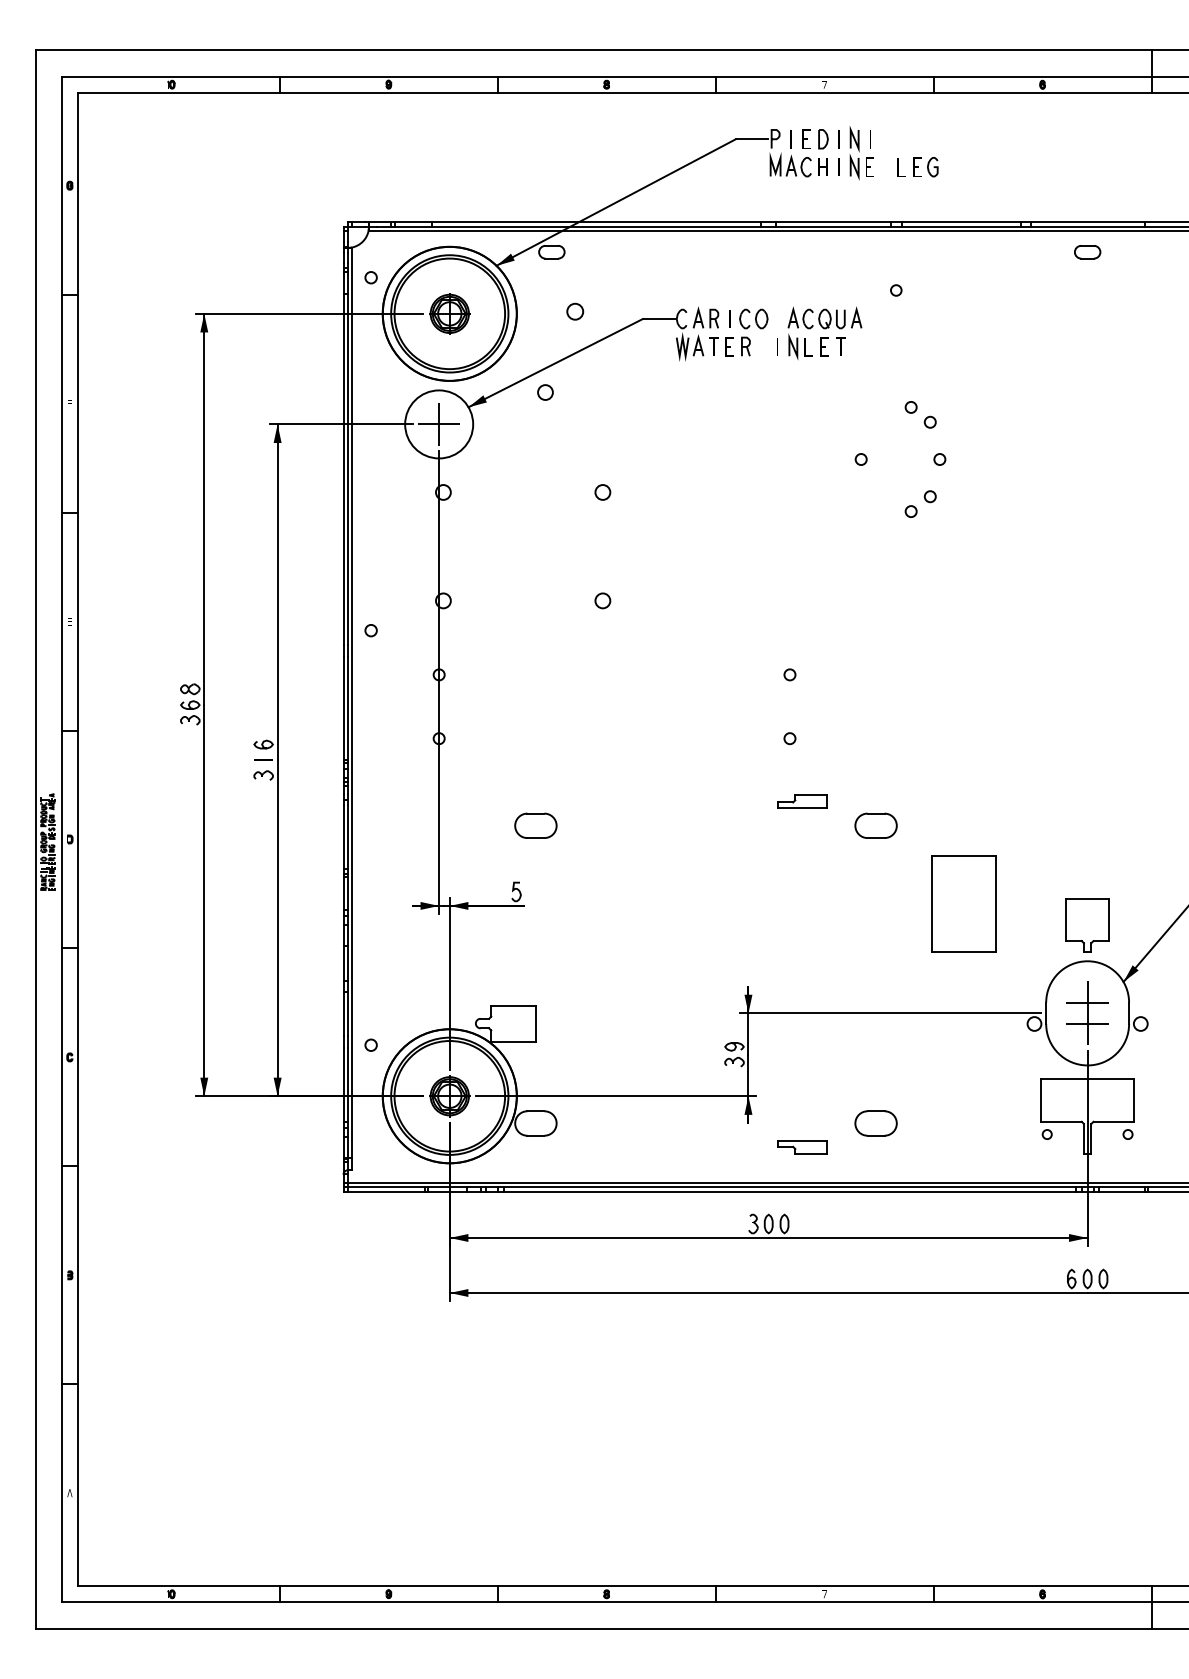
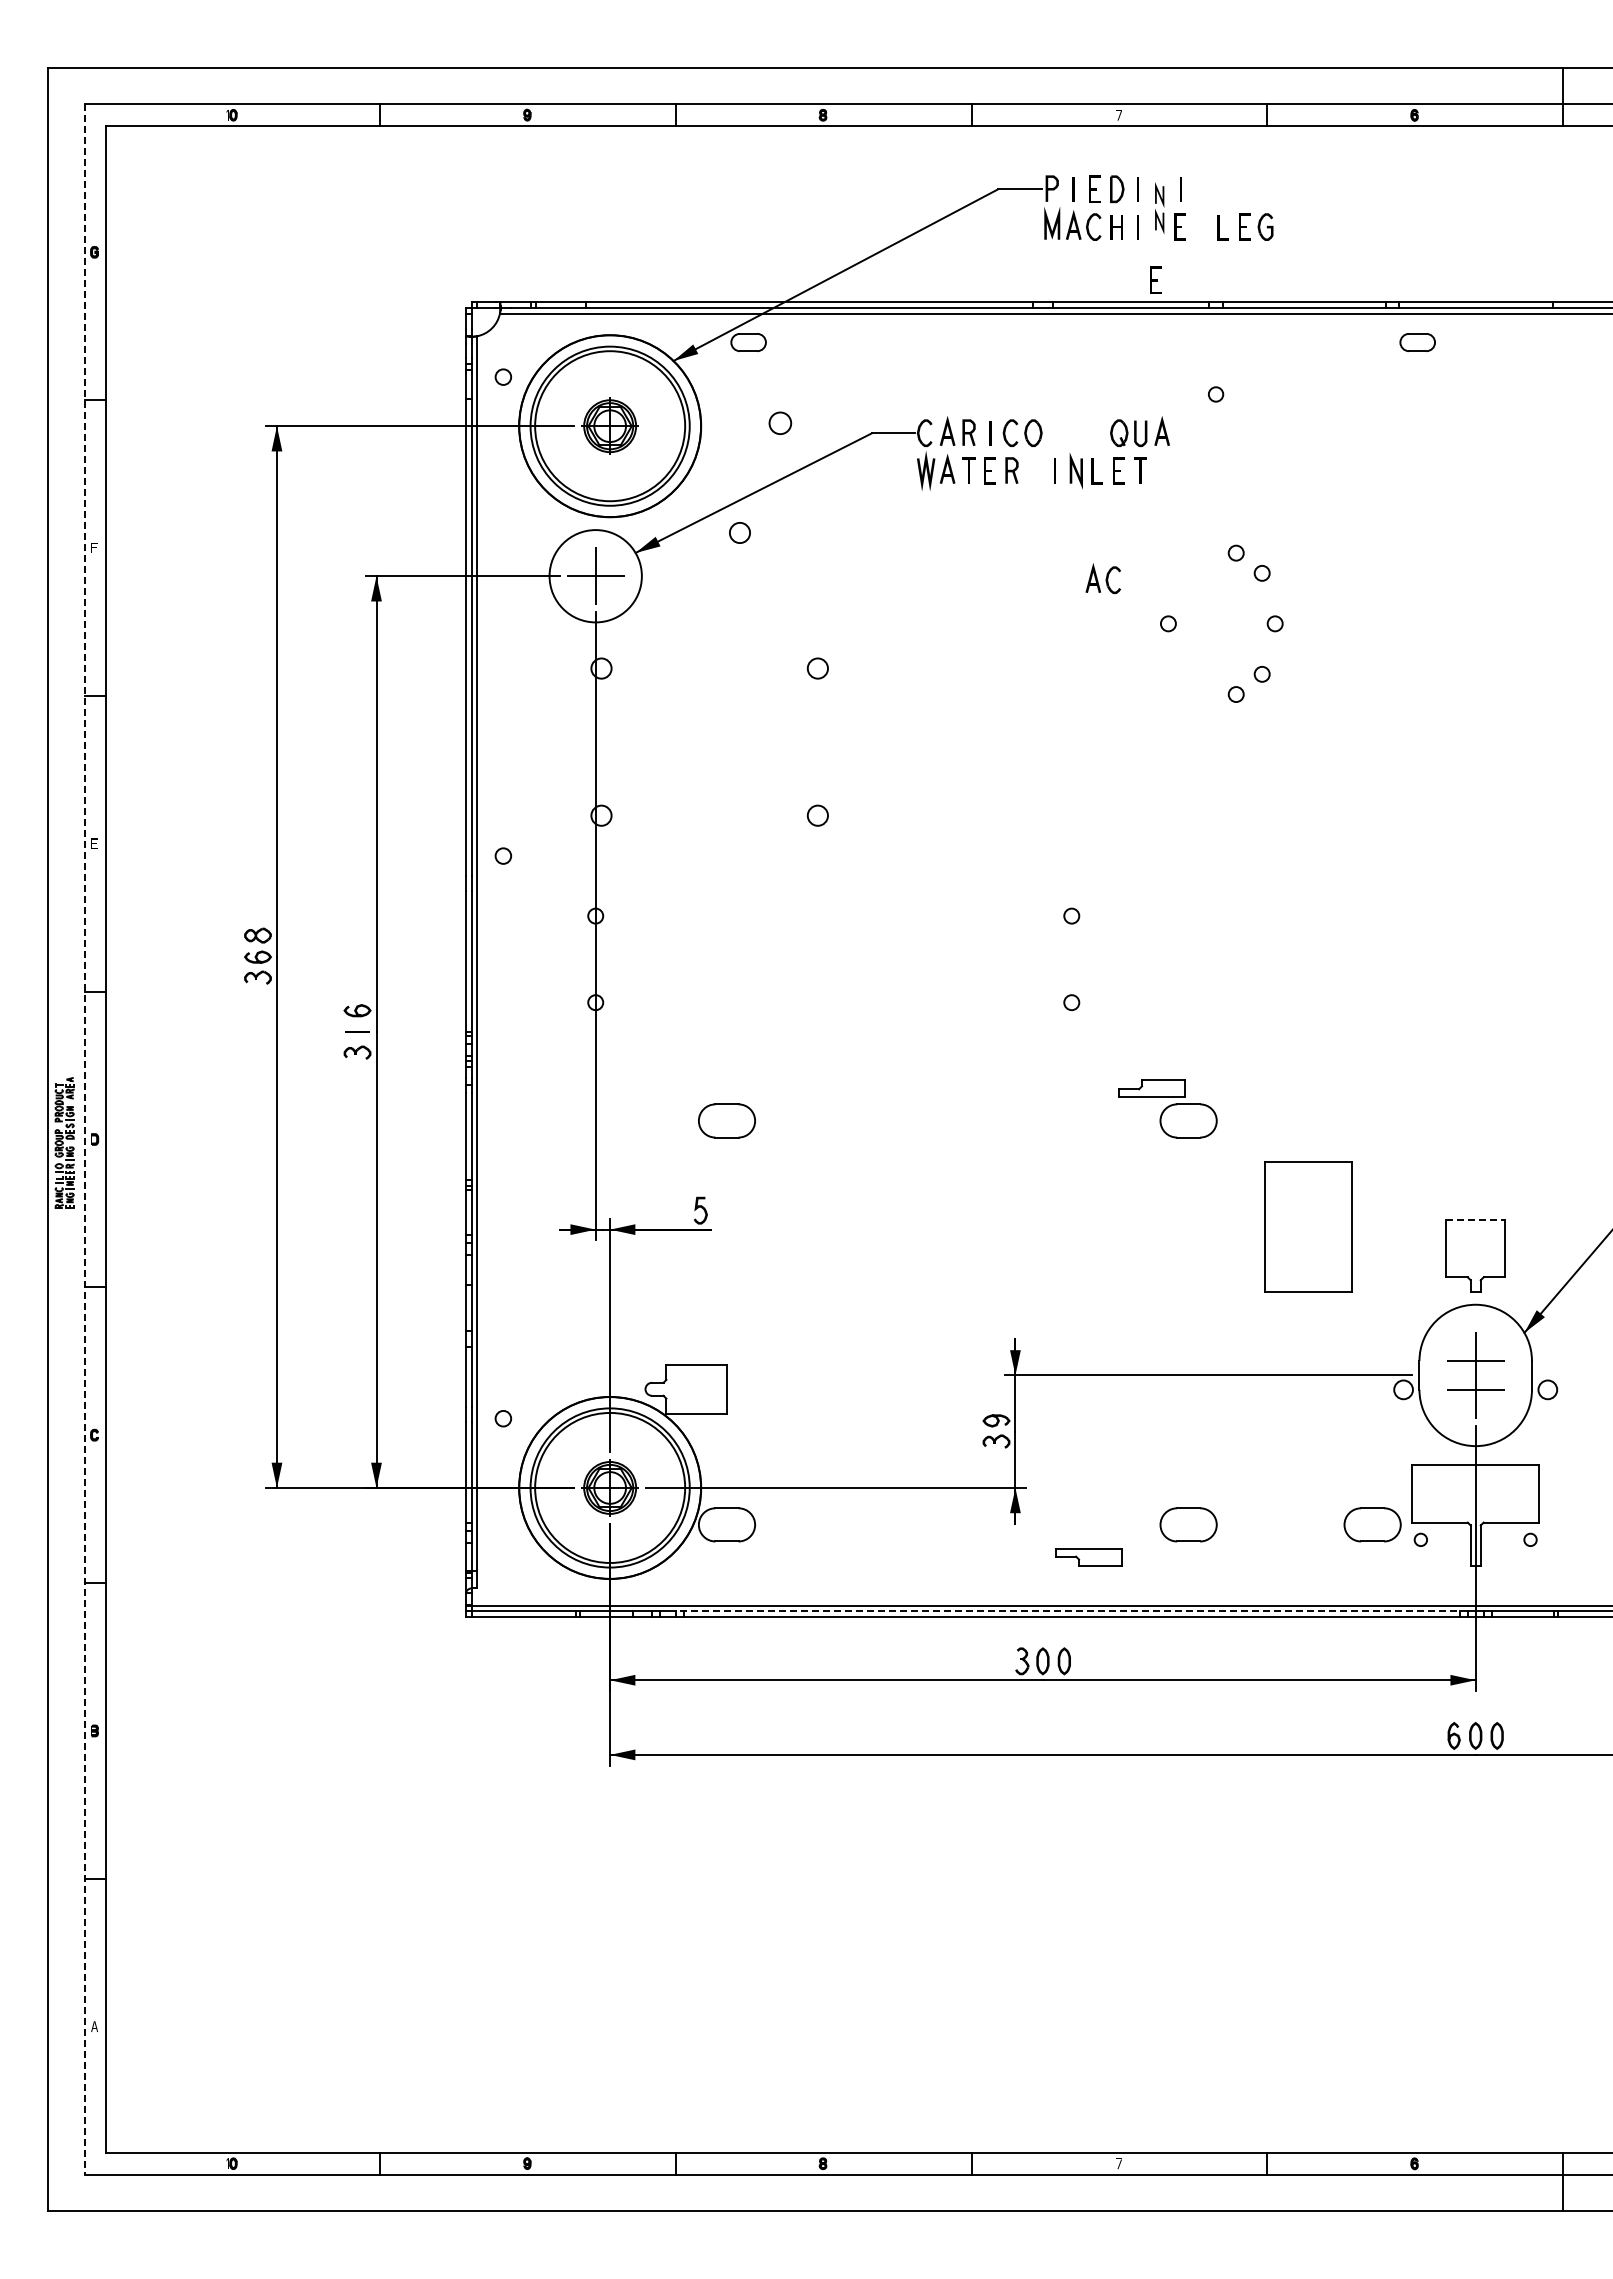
part: (854, 153) -> (1159, 208), size x0.7
part: (851, 205) -> (1155, 279), added
part: (1087, 252) -> (1417, 342), moved
part: (800, 317) -> (1102, 578), moved
part: (802, 801) -> (1151, 1088), moved
line: (62, 840) -> (84, 1140), solid -> dashed
line: (1087, 898) -> (1475, 1219), solid -> dashed
part: (1011, 1123) -> (1372, 1524), added
line: (789, 1187) -> (1071, 1611), solid -> dashed

